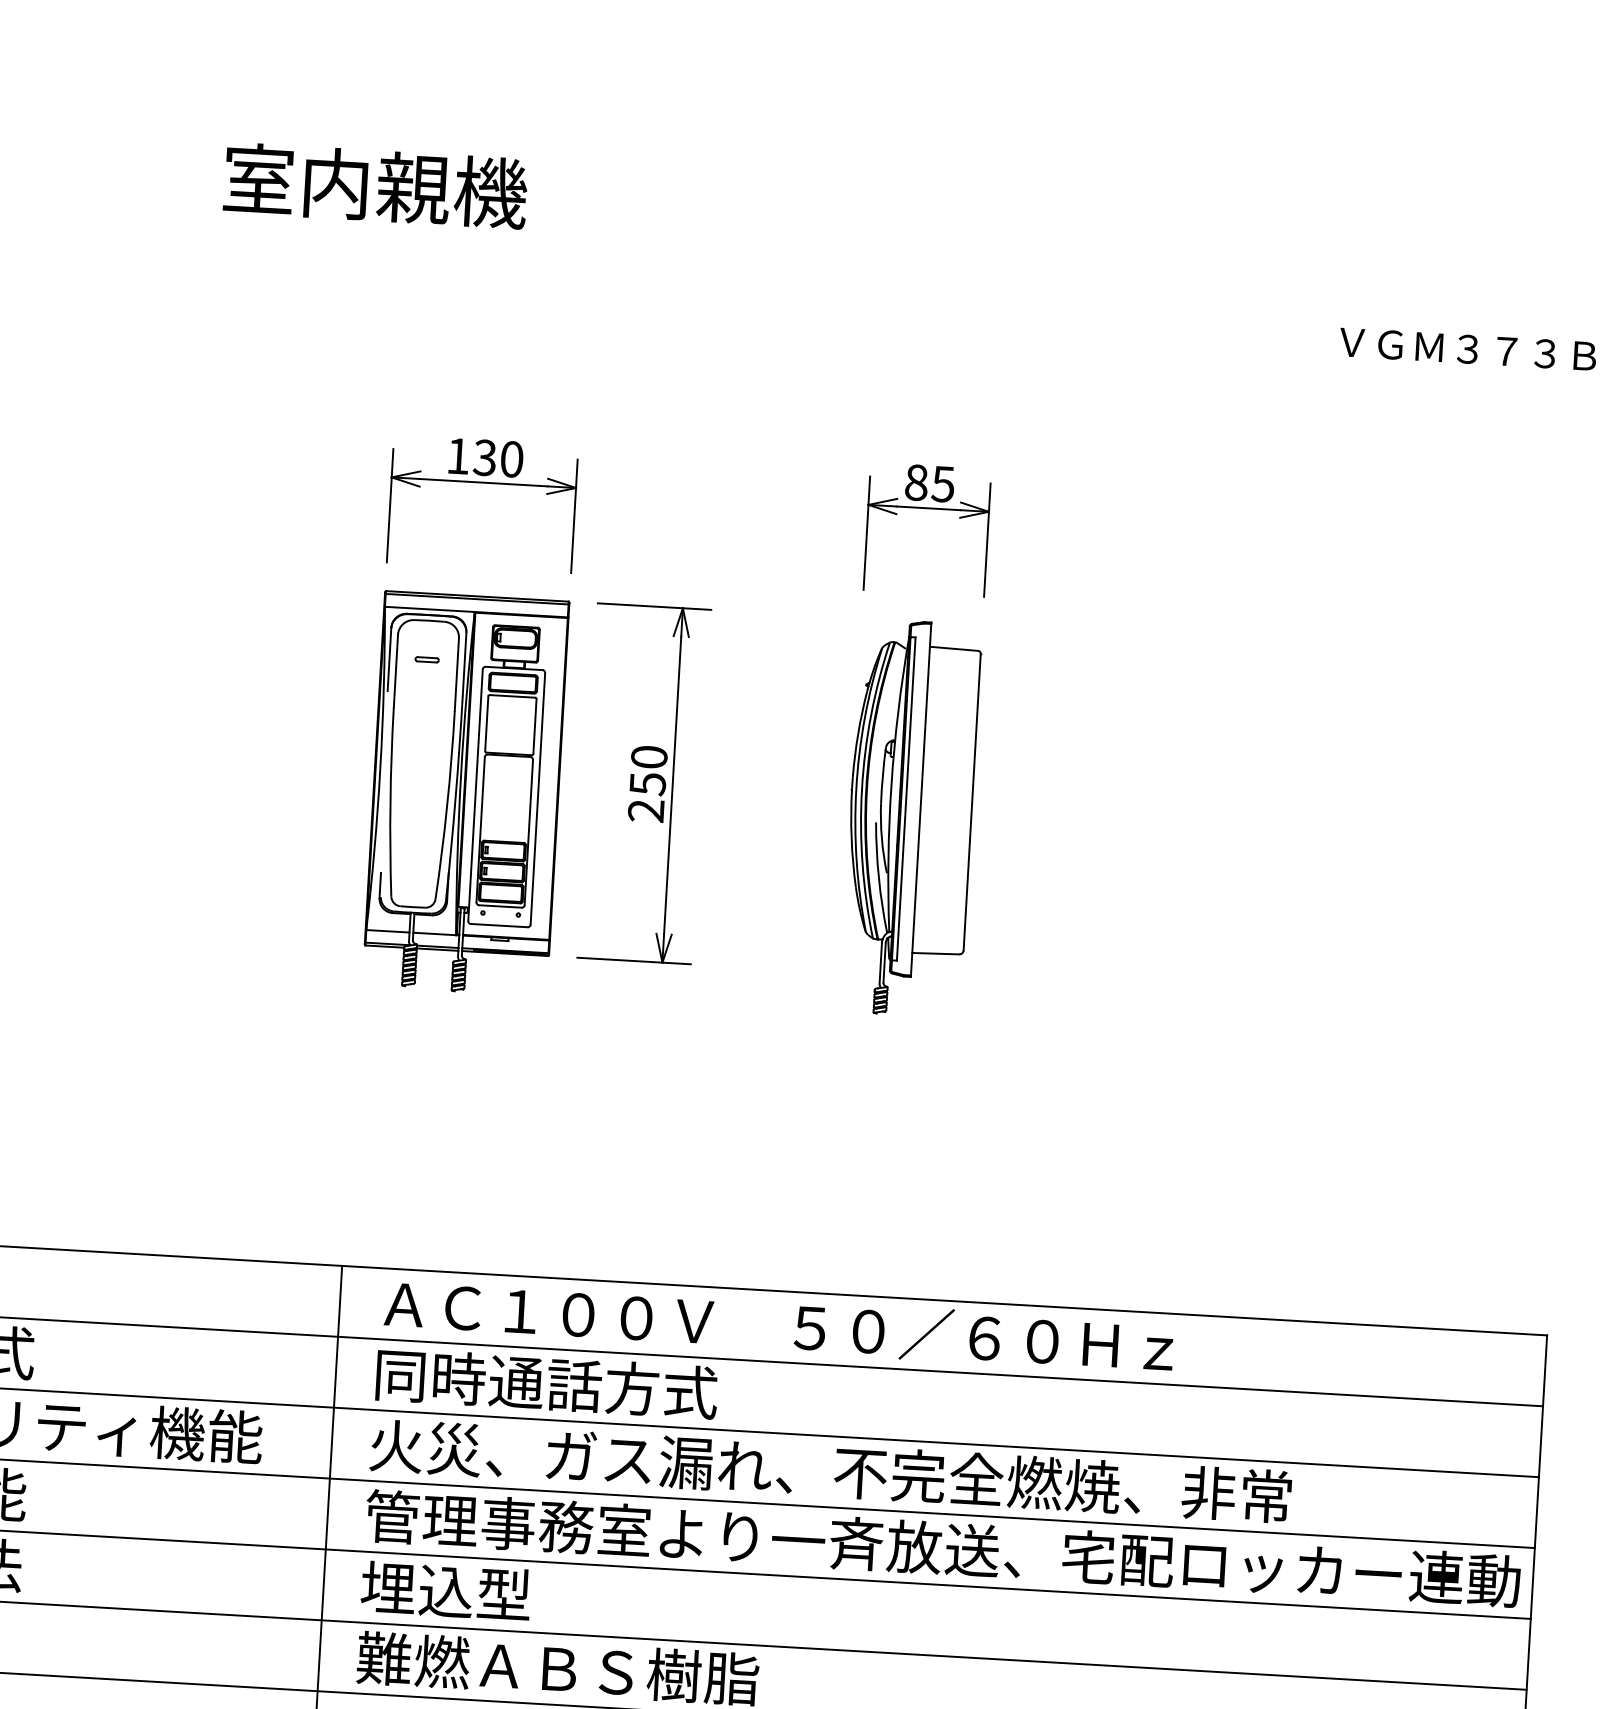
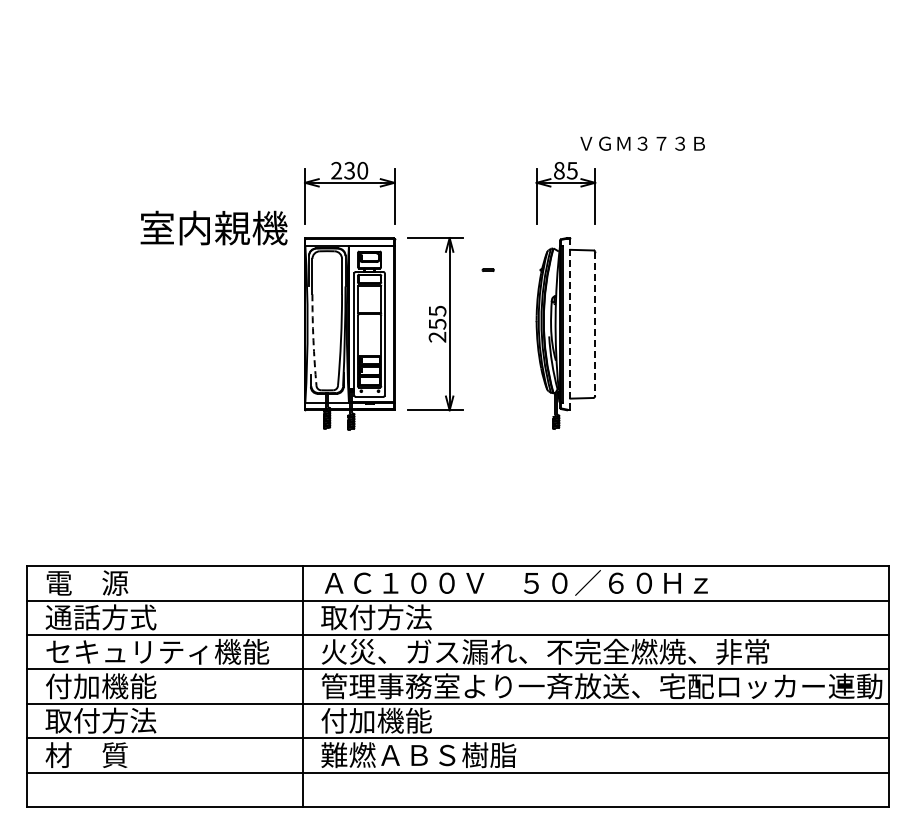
text: (374, 184) -> (213, 227), moved
text: (1467, 348) -> (642, 143), moved
text: (458, 455) -> (336, 170), 130 -> 230
part: (425, 658) -> (487, 269), moved
text: (649, 755) -> (437, 310), 250 -> 255
line: (921, 800) -> (570, 324), solid -> dashed
arc: (390, 802) -> (313, 340), solid -> dashed
line: (972, 803) -> (595, 324), solid -> dashed
text: (544, 1383) -> (404, 617), 同時通話方式 -> 取付方法
text: (475, 1592) -> (376, 720), 埋込型 -> 付加機能

